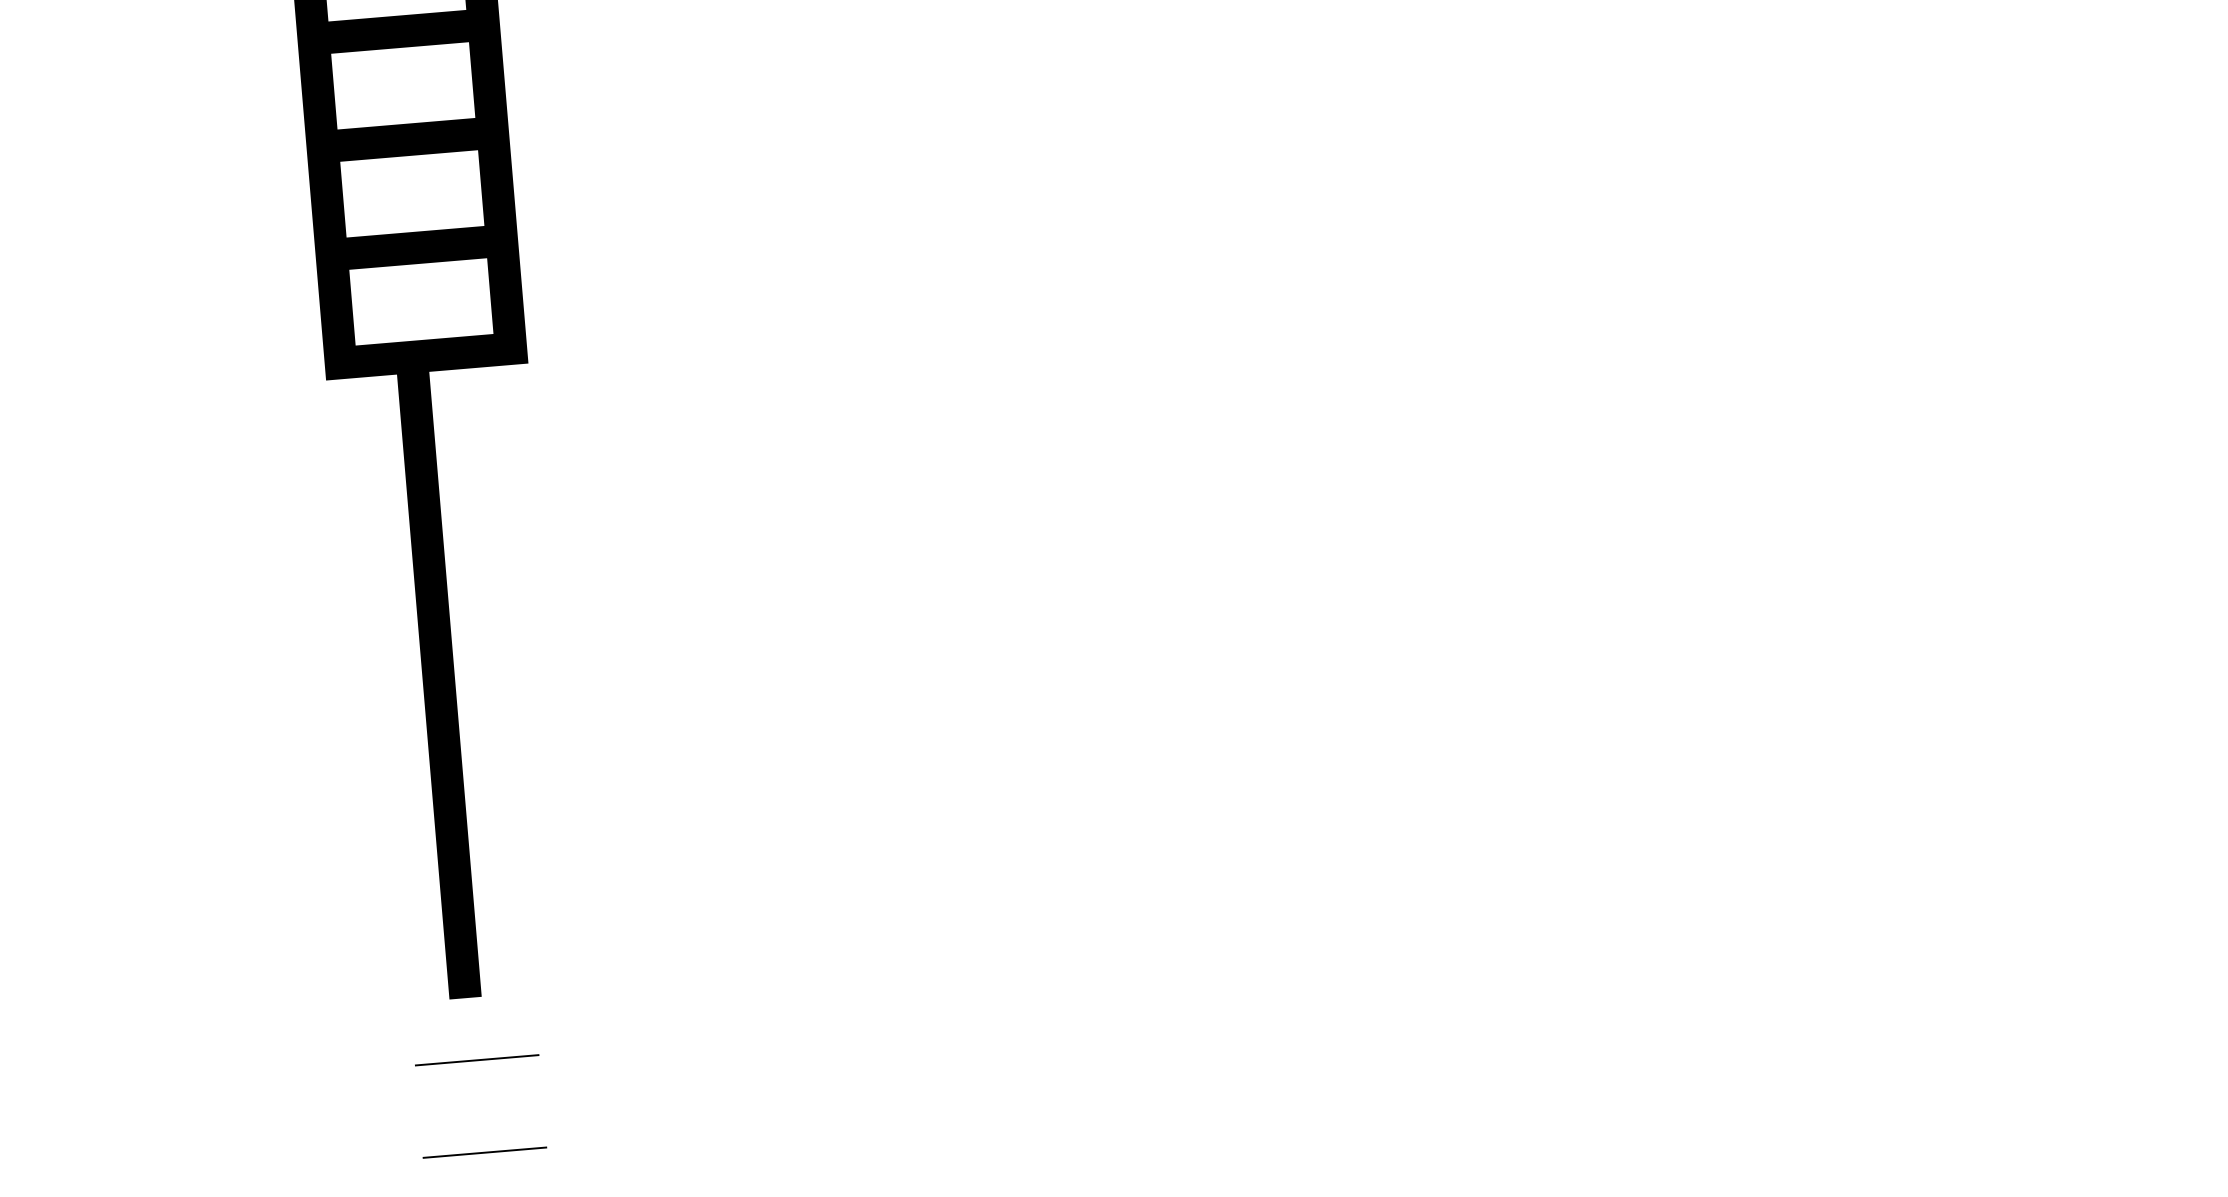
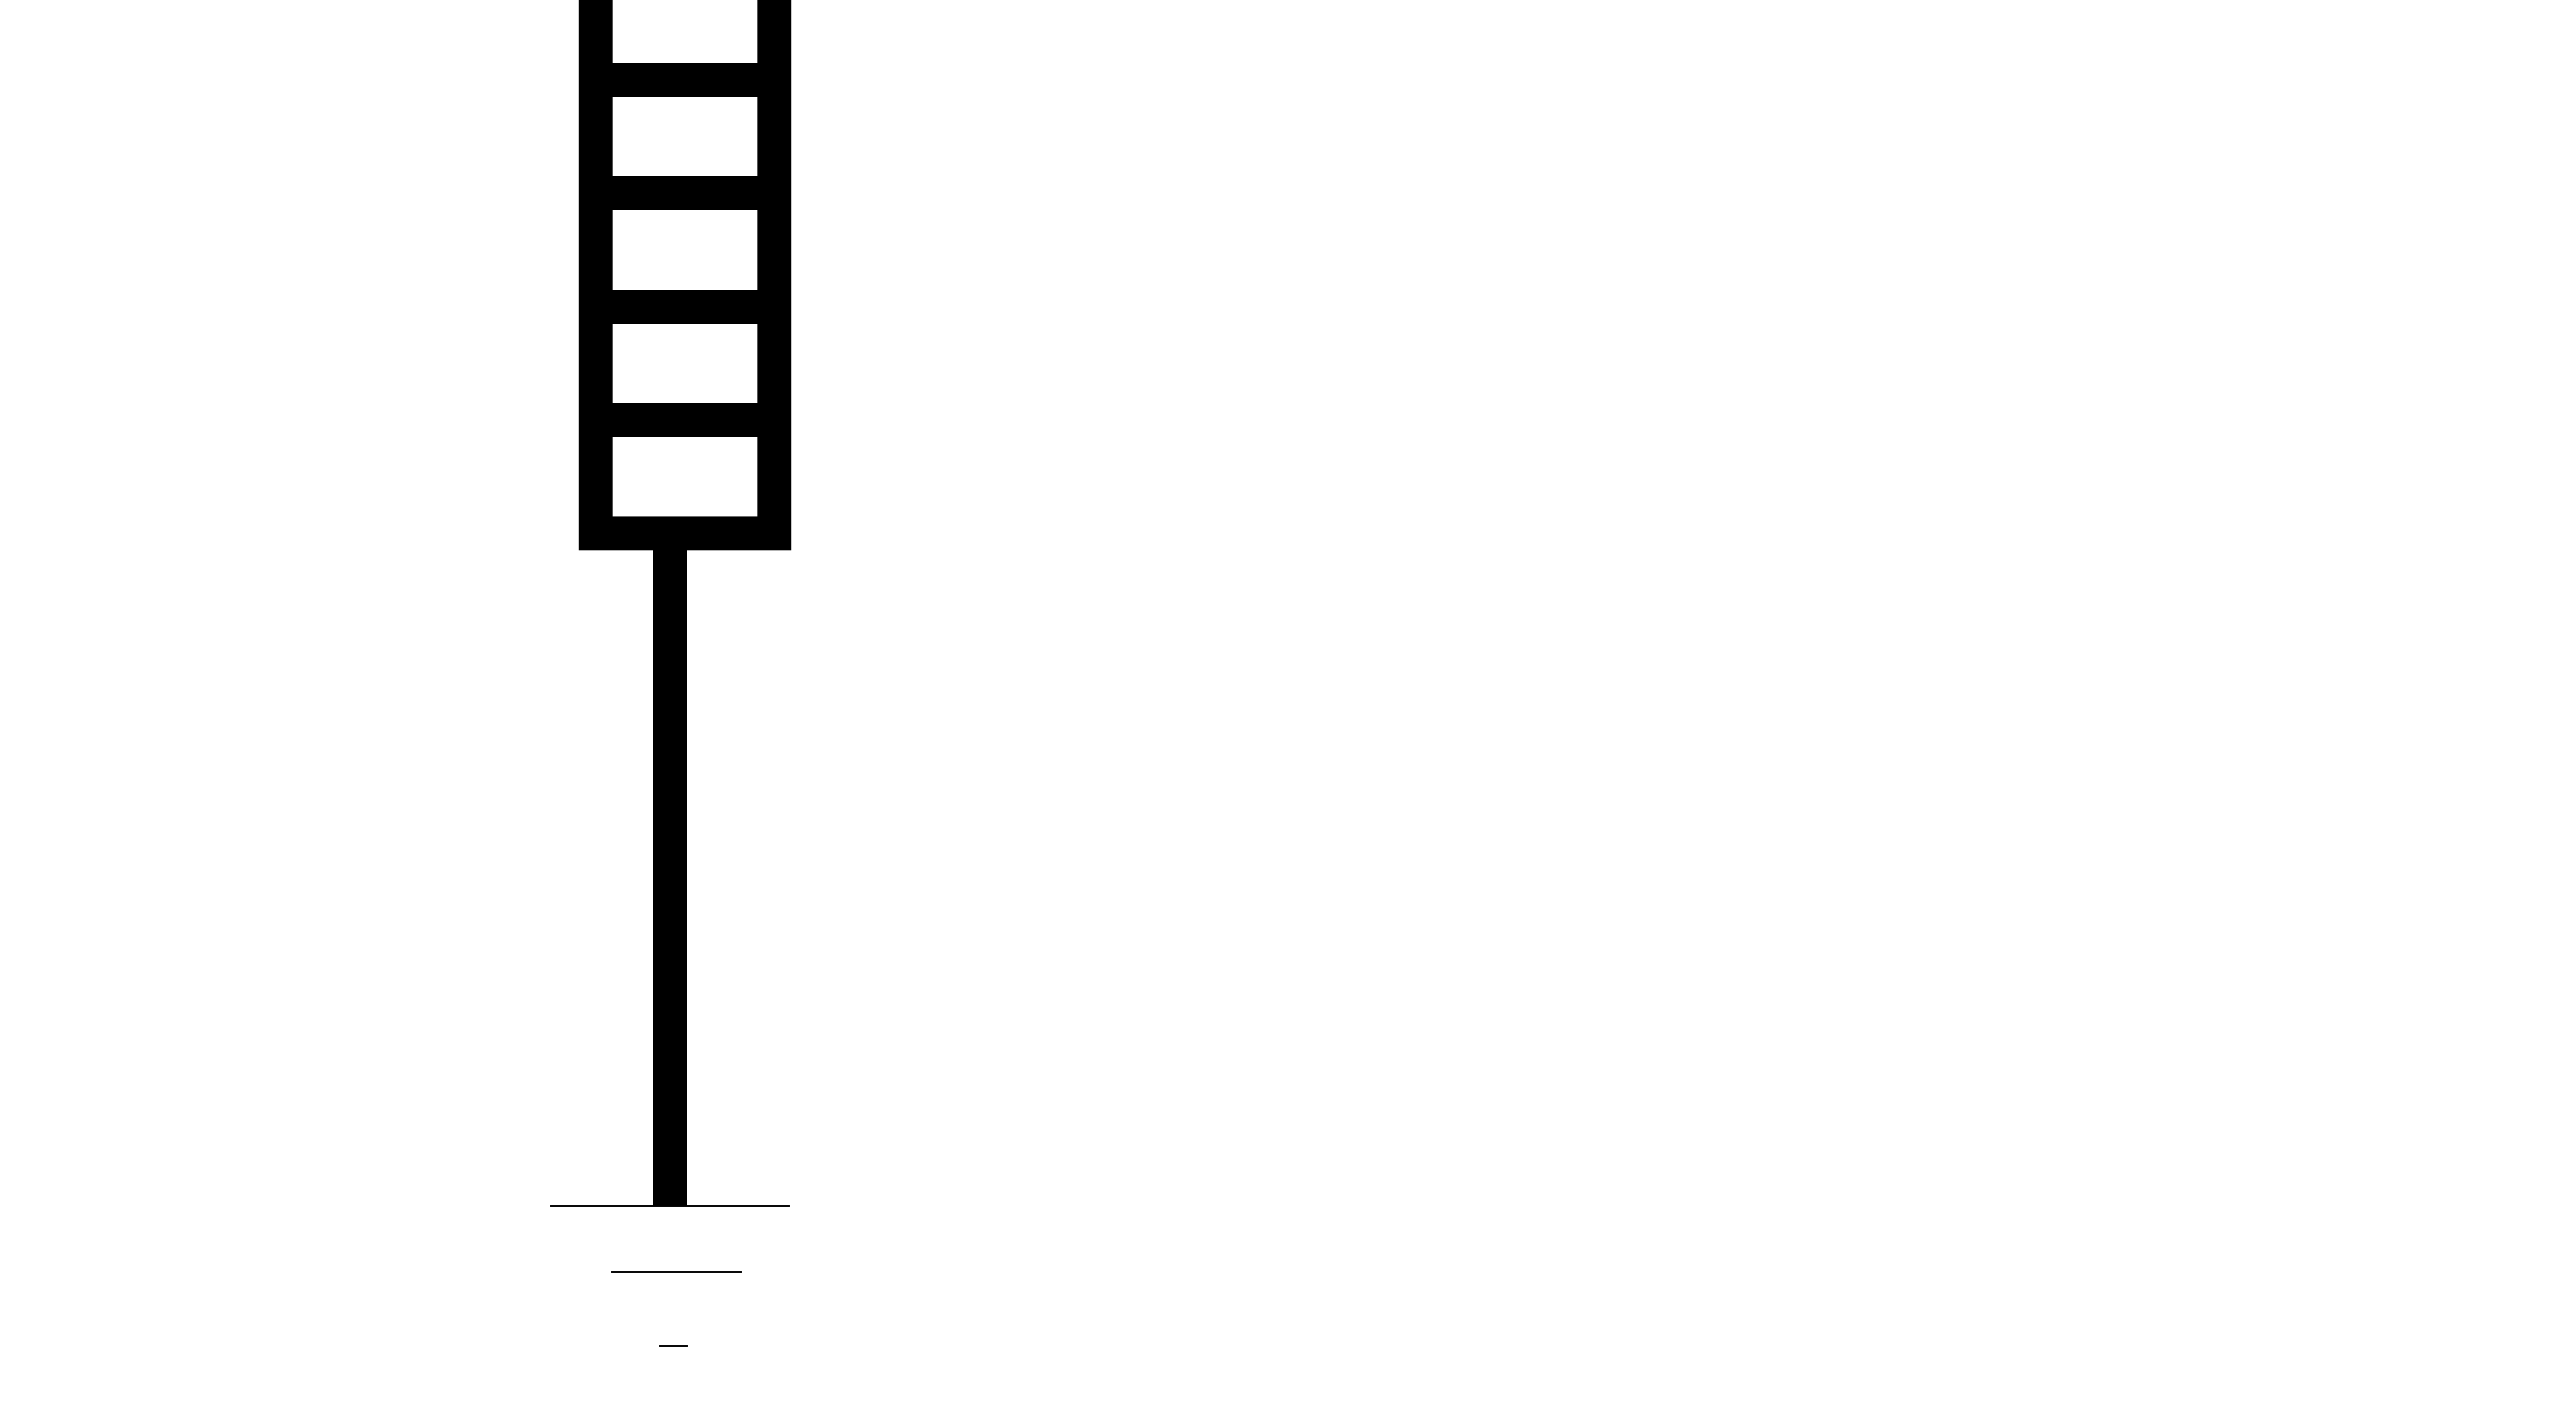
line: (465, 998) -> (669, 1206), added
line: (479, 1130) -> (673, 1345), added
line: (484, 1152) -> (676, 1368), removed

